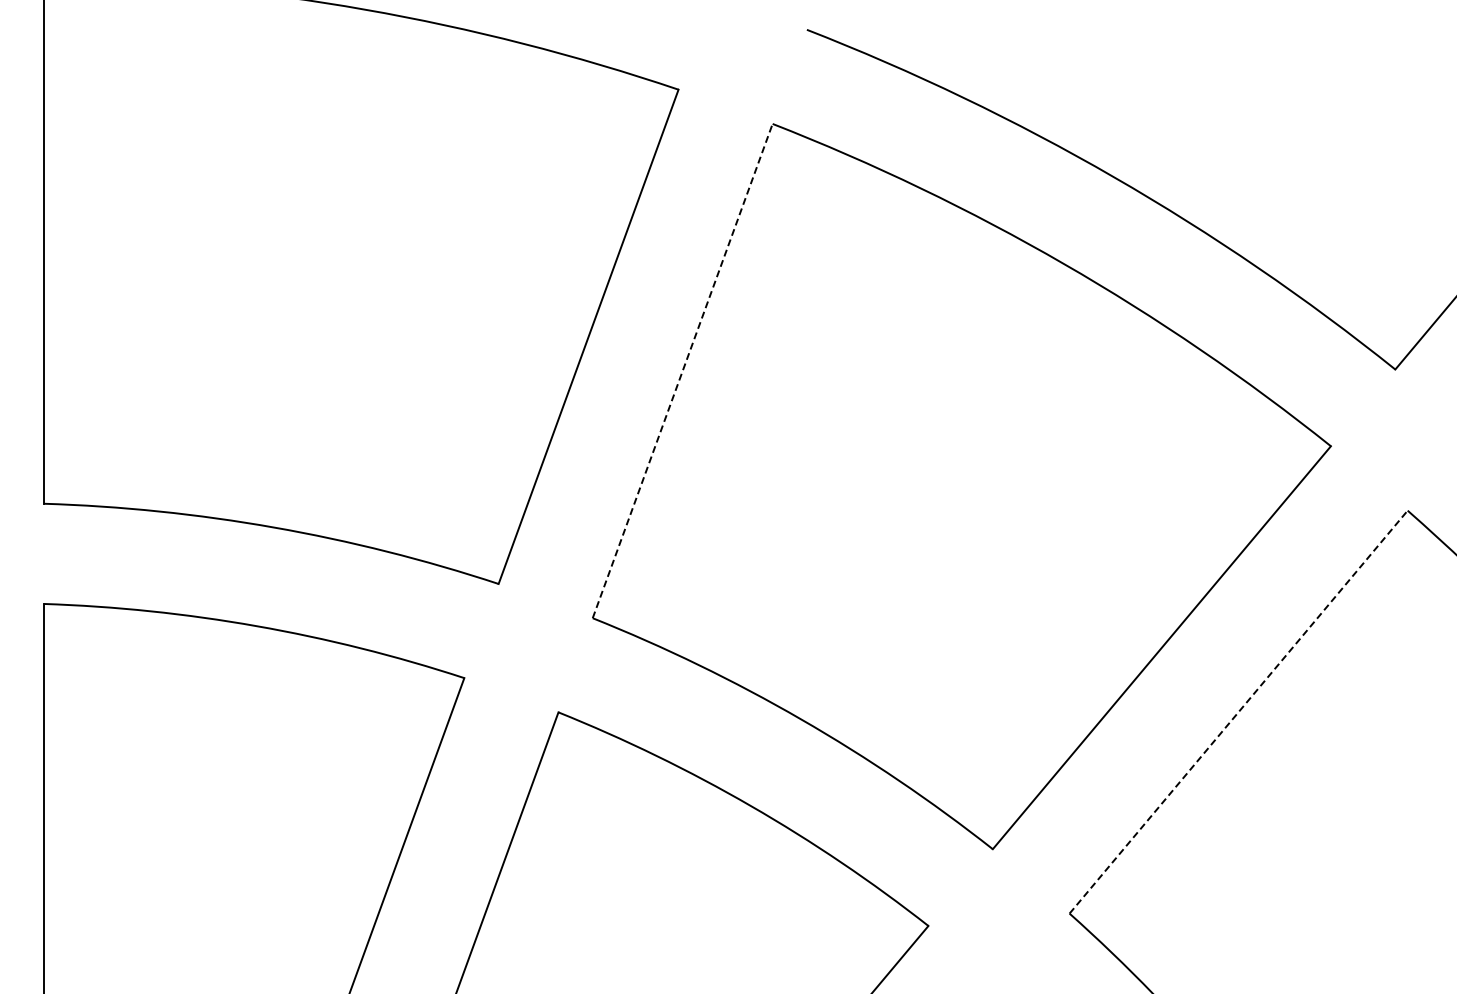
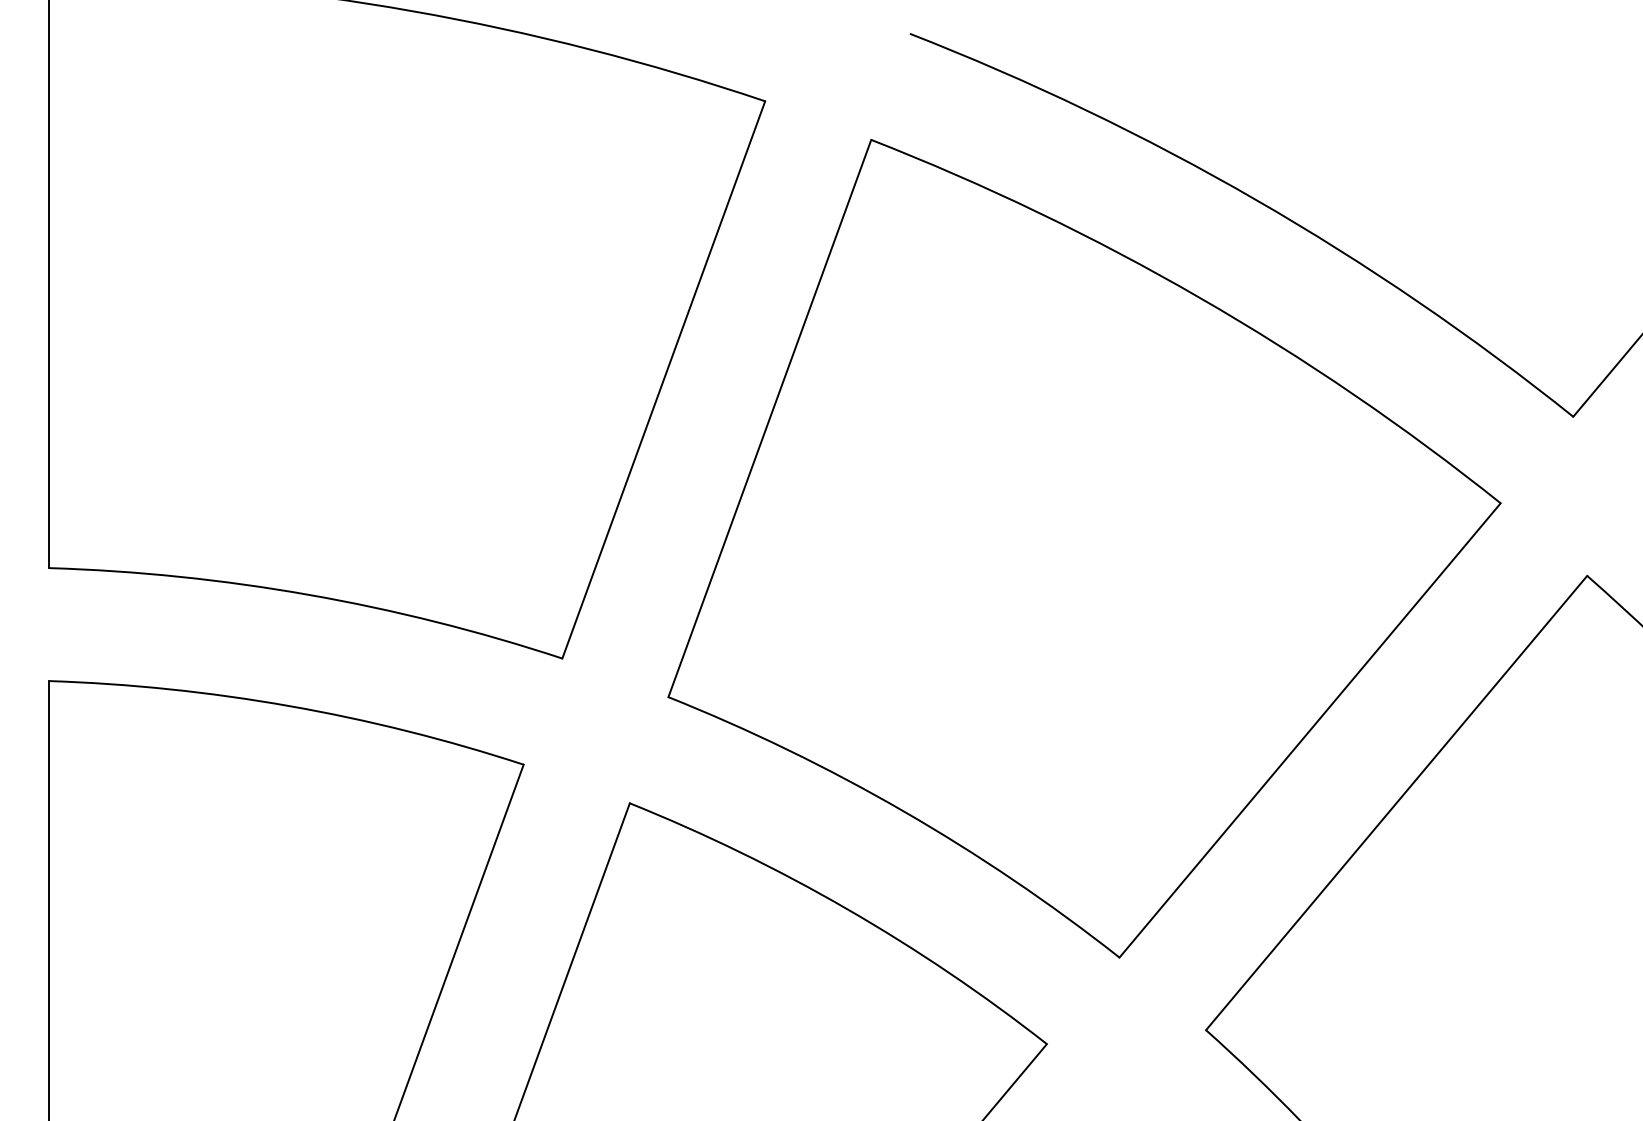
line: (682, 371) -> (769, 419), dashed -> solid
line: (1238, 712) -> (1396, 803), dashed -> solid

